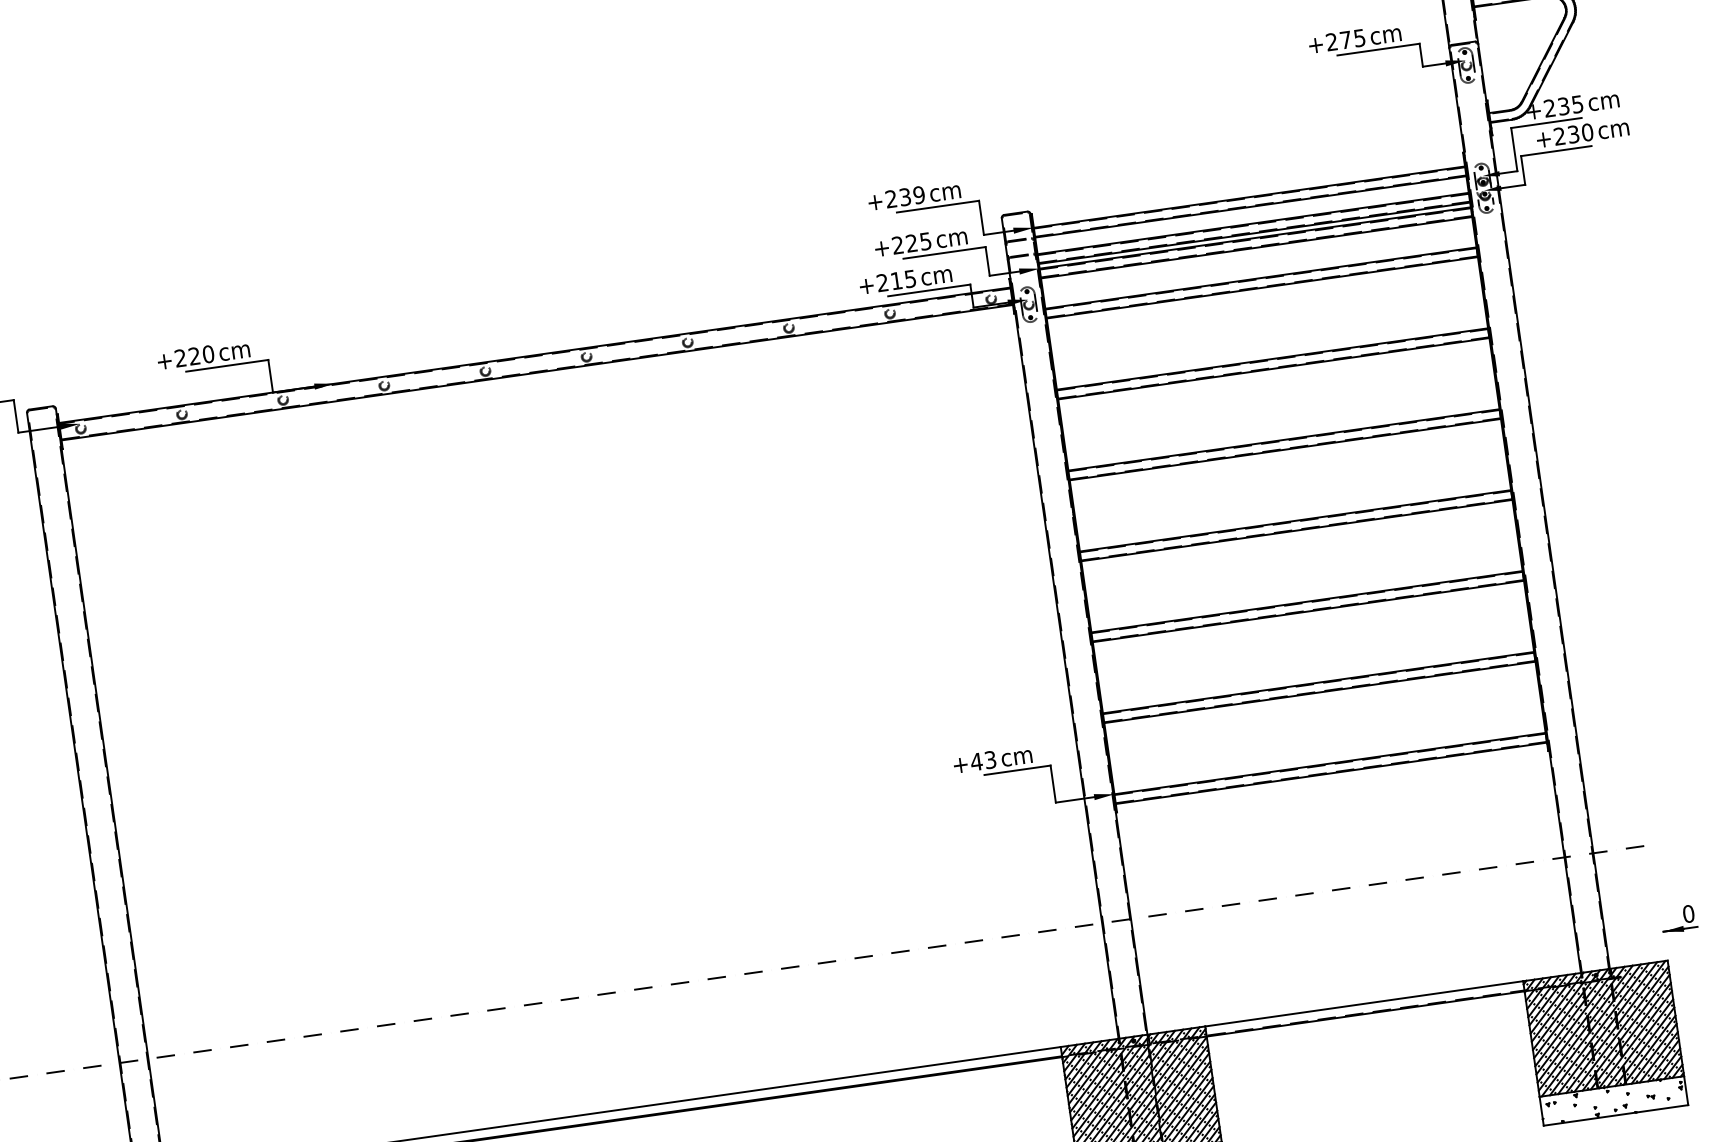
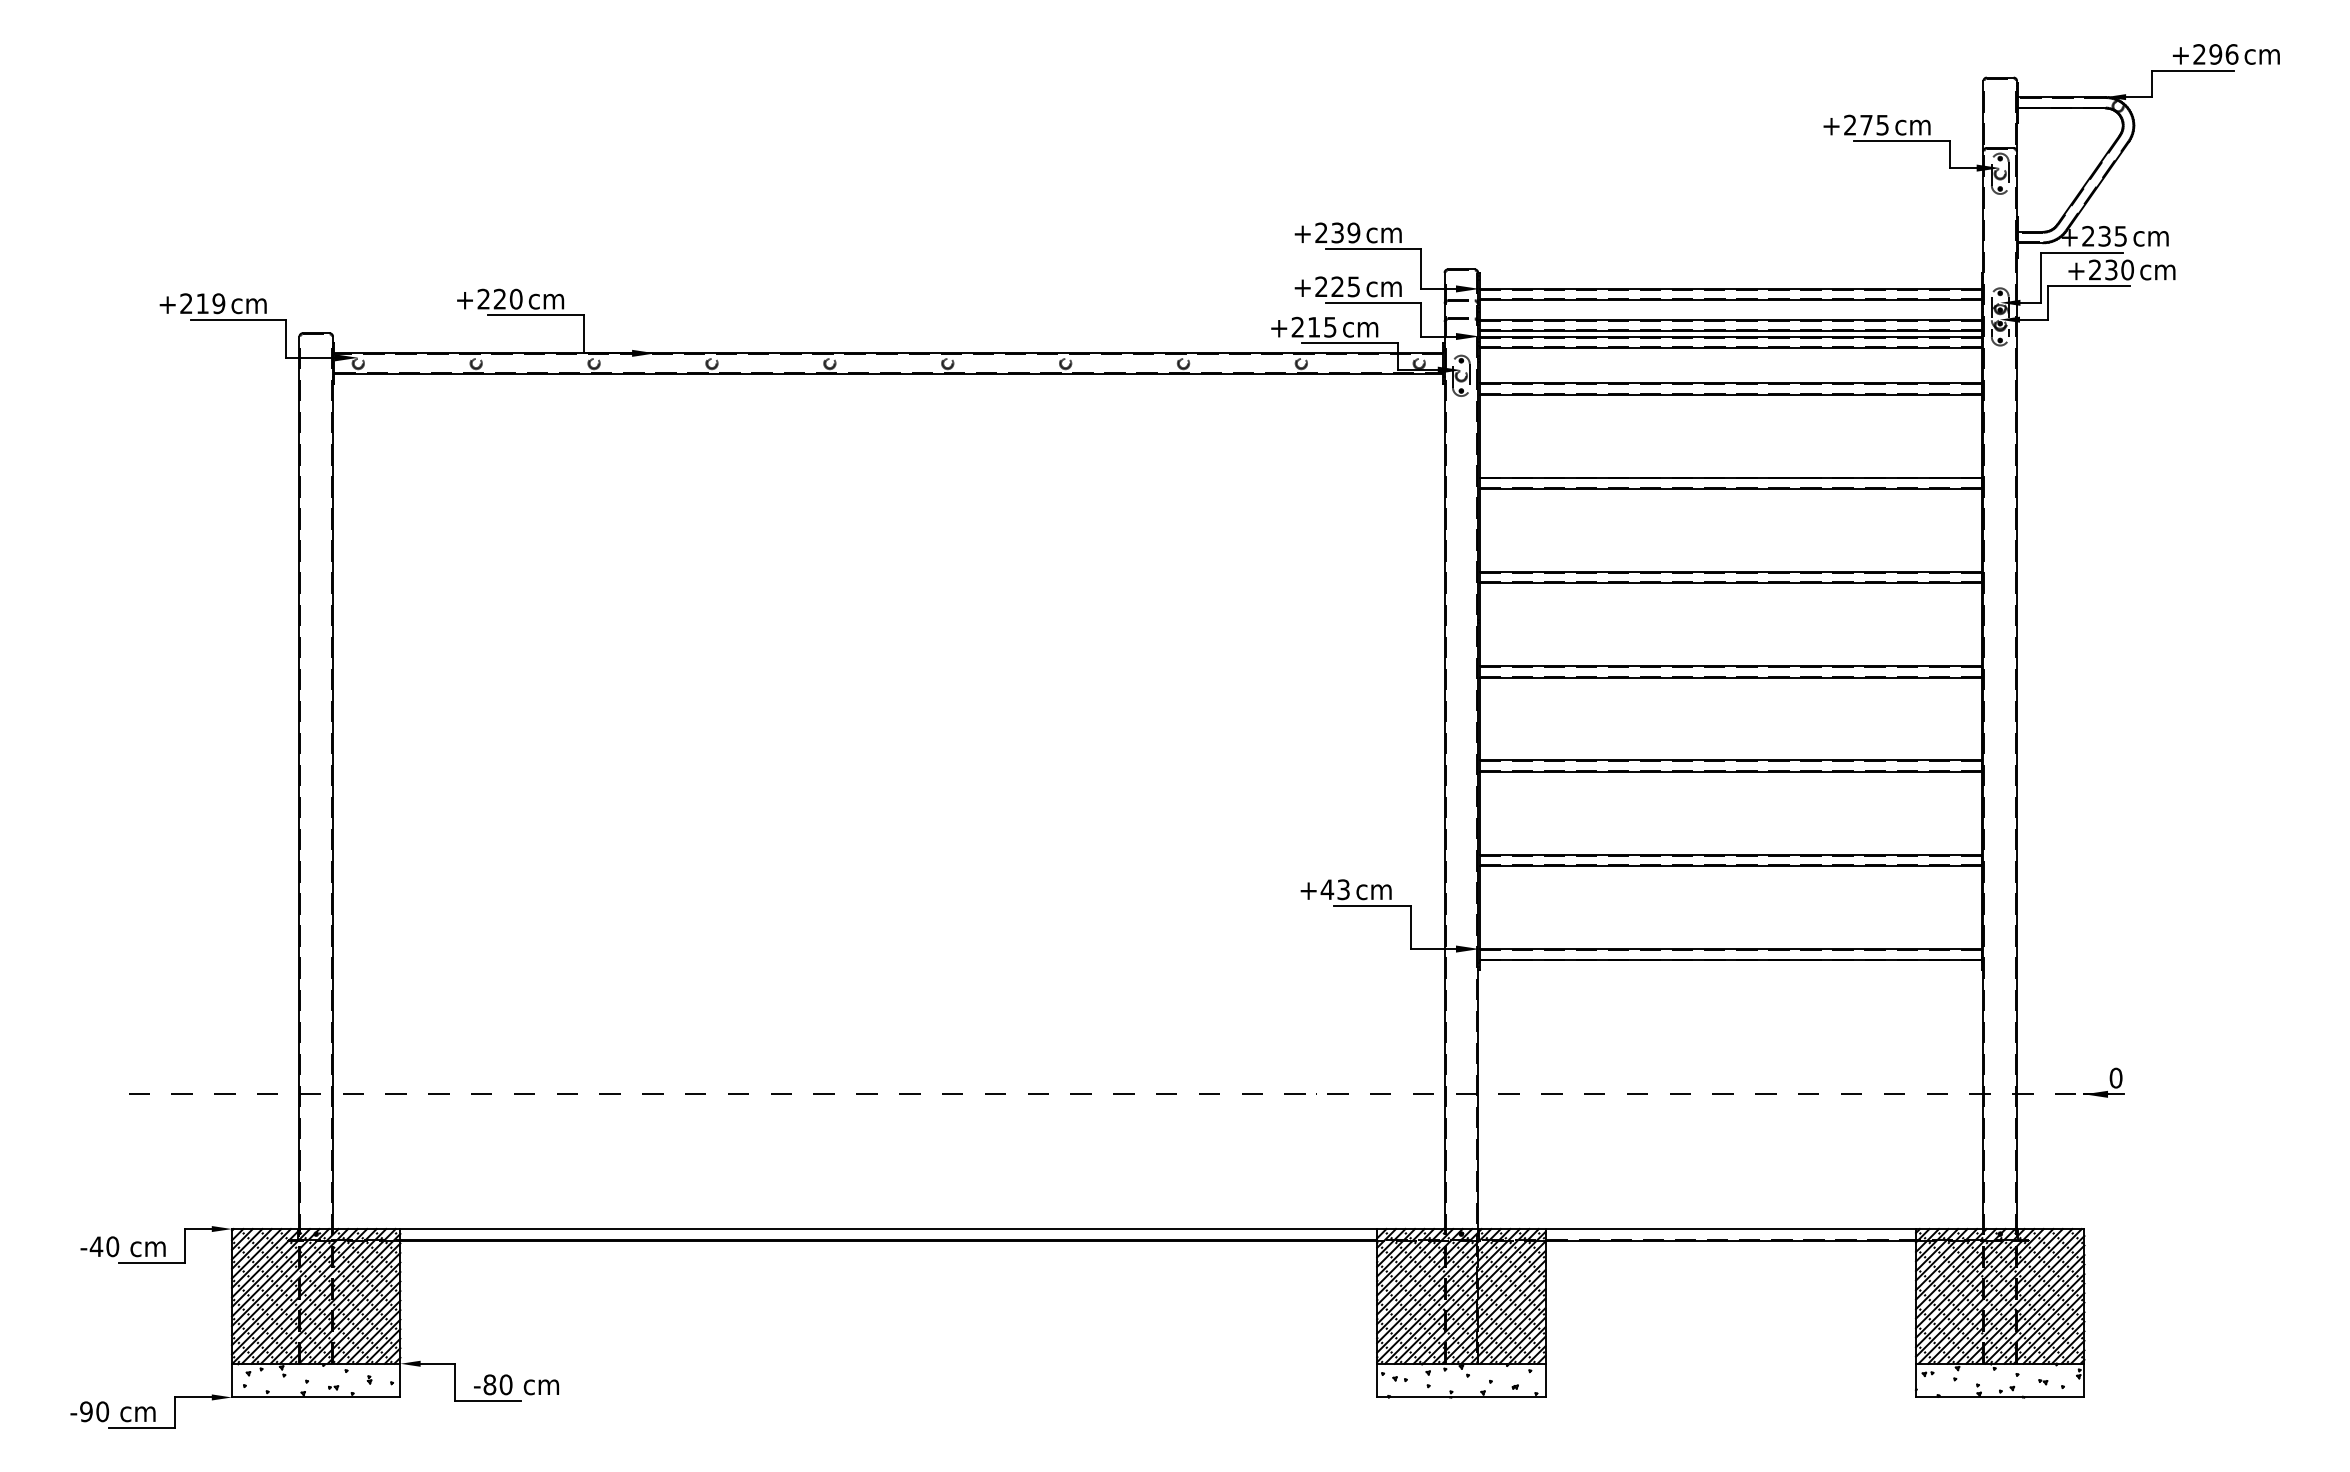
part: (1683, 916) -> (2109, 1080), moved

